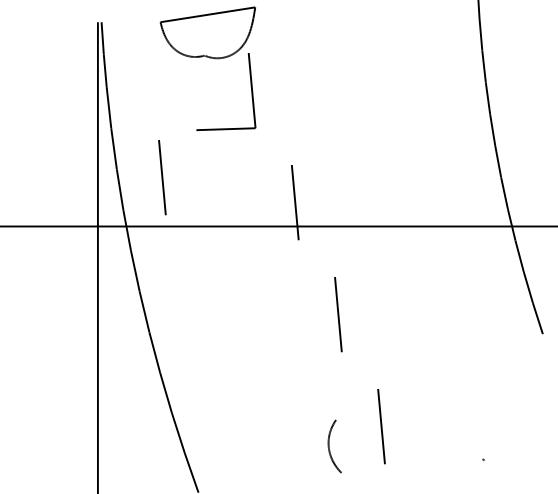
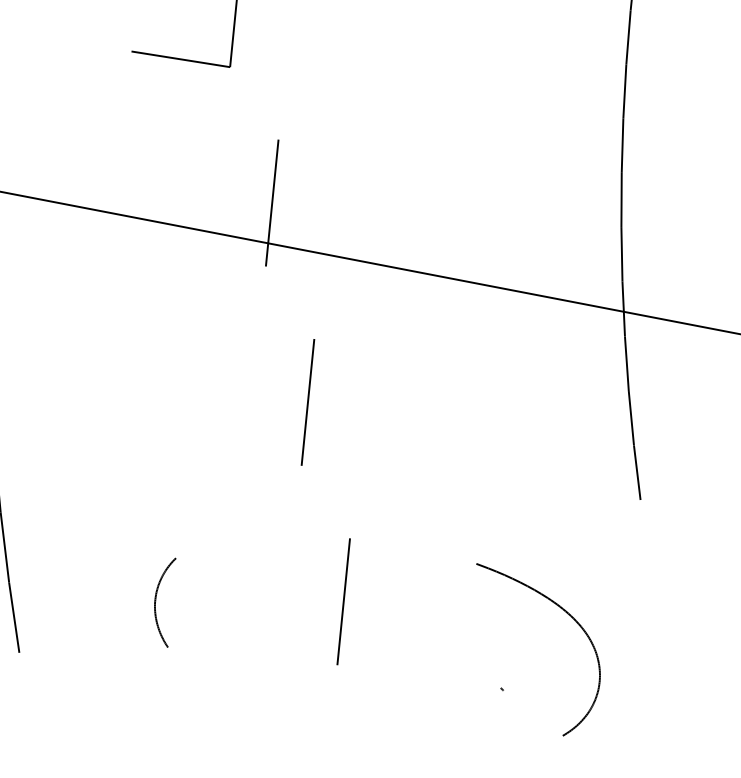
line: (162, 177) -> (60, 119), removed
part: (511, 408) -> (564, 613), added
part: (334, 446) -> (164, 601), moved

